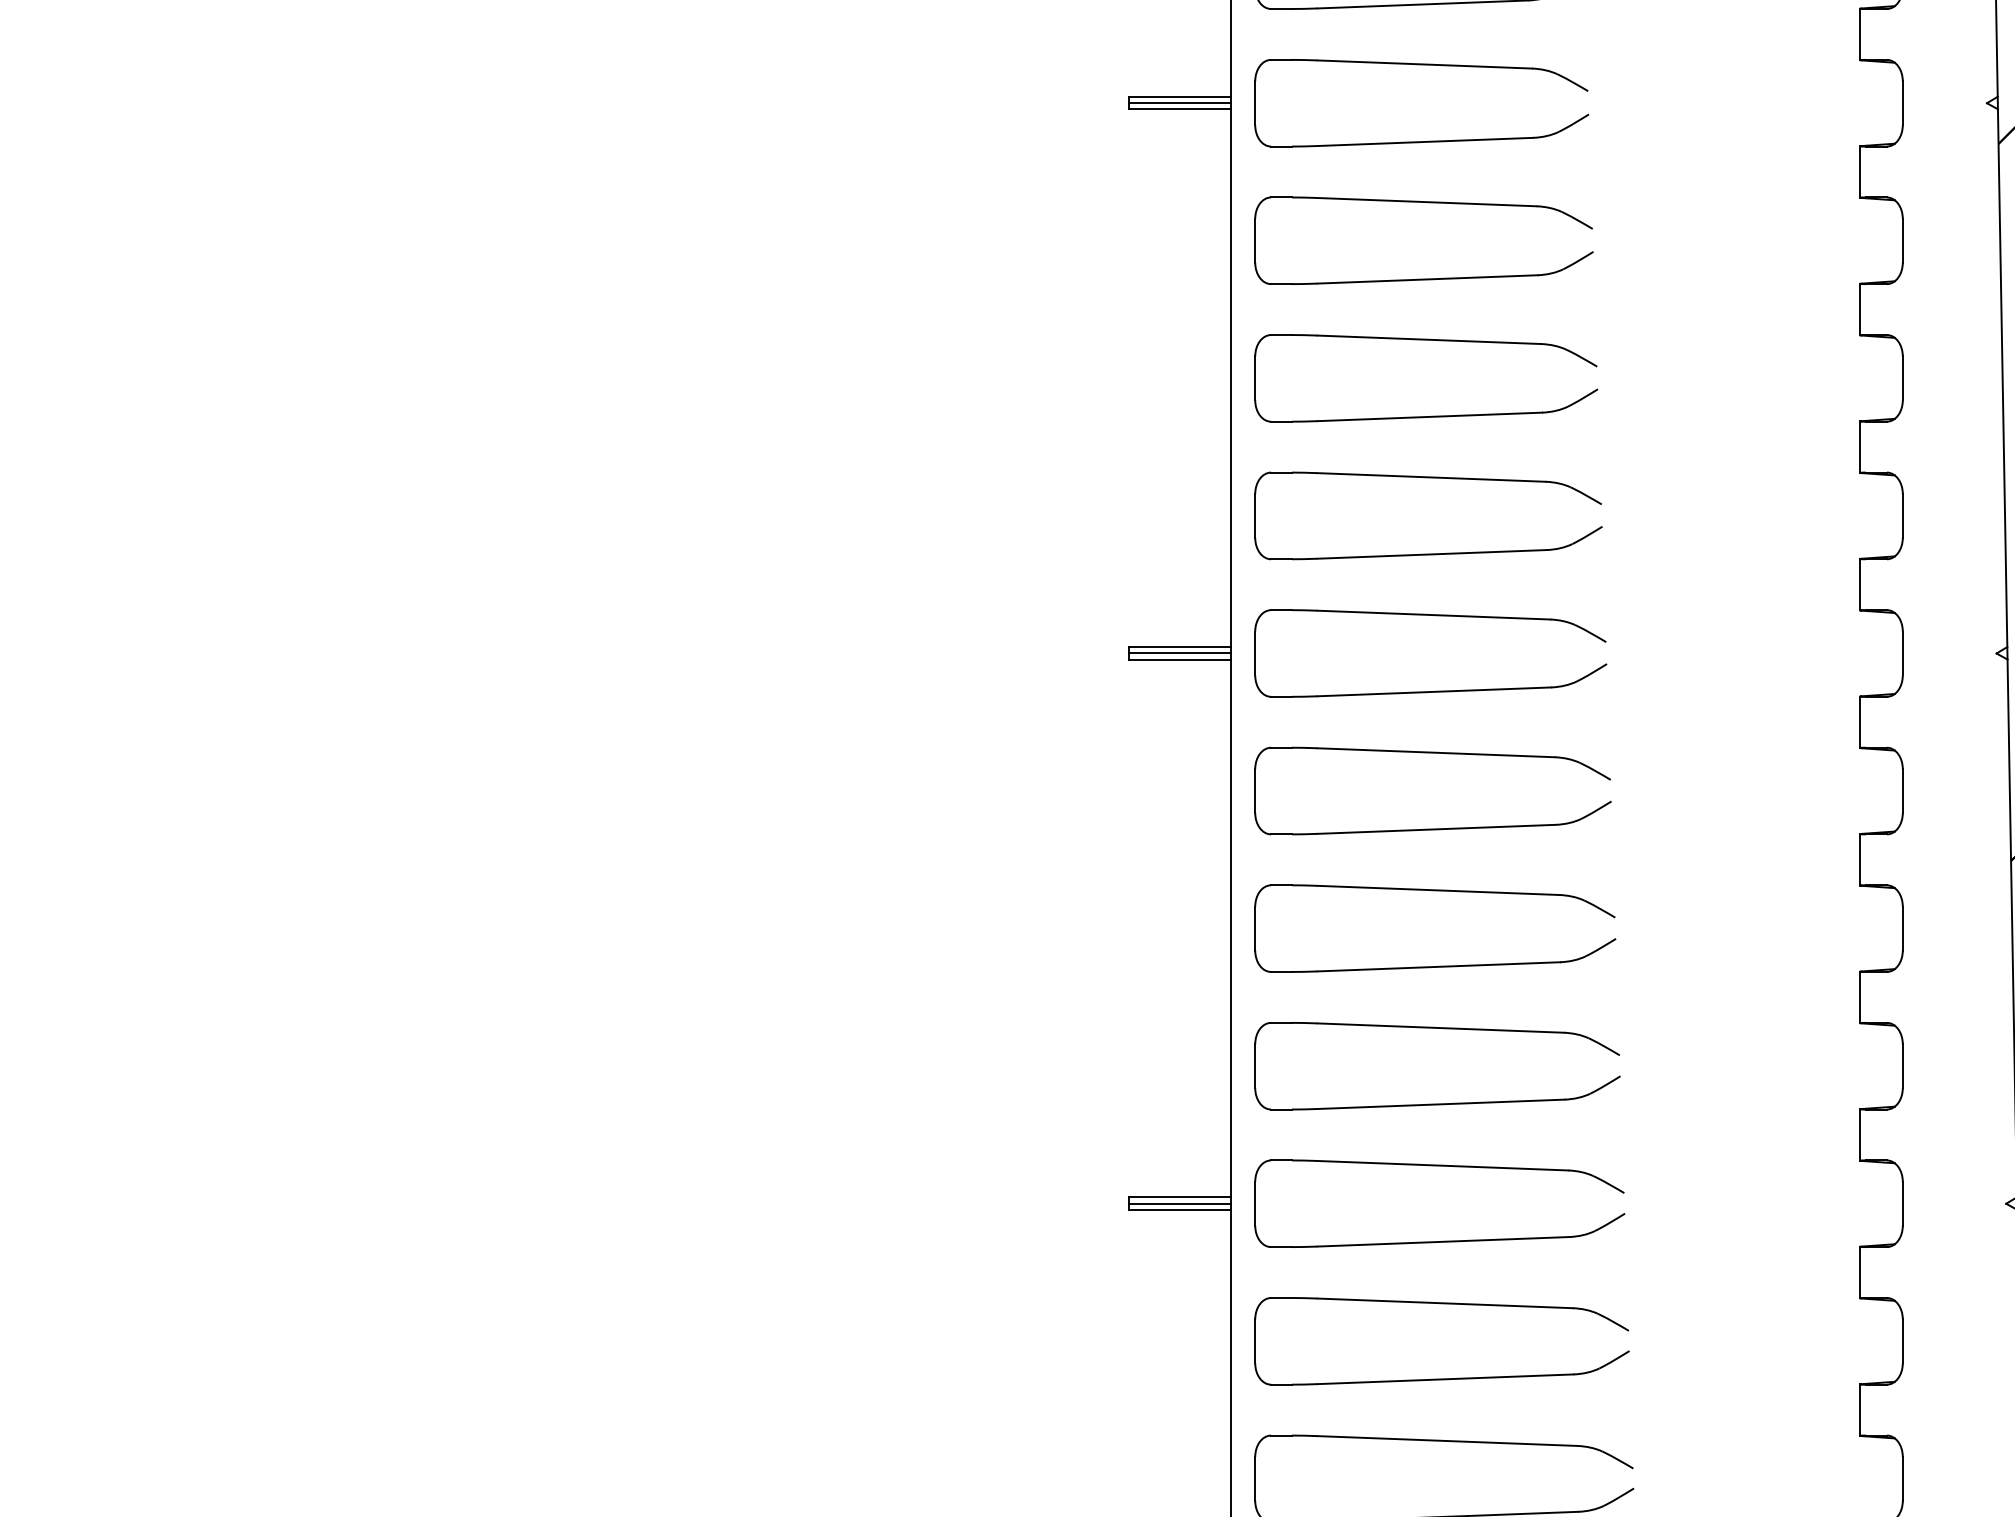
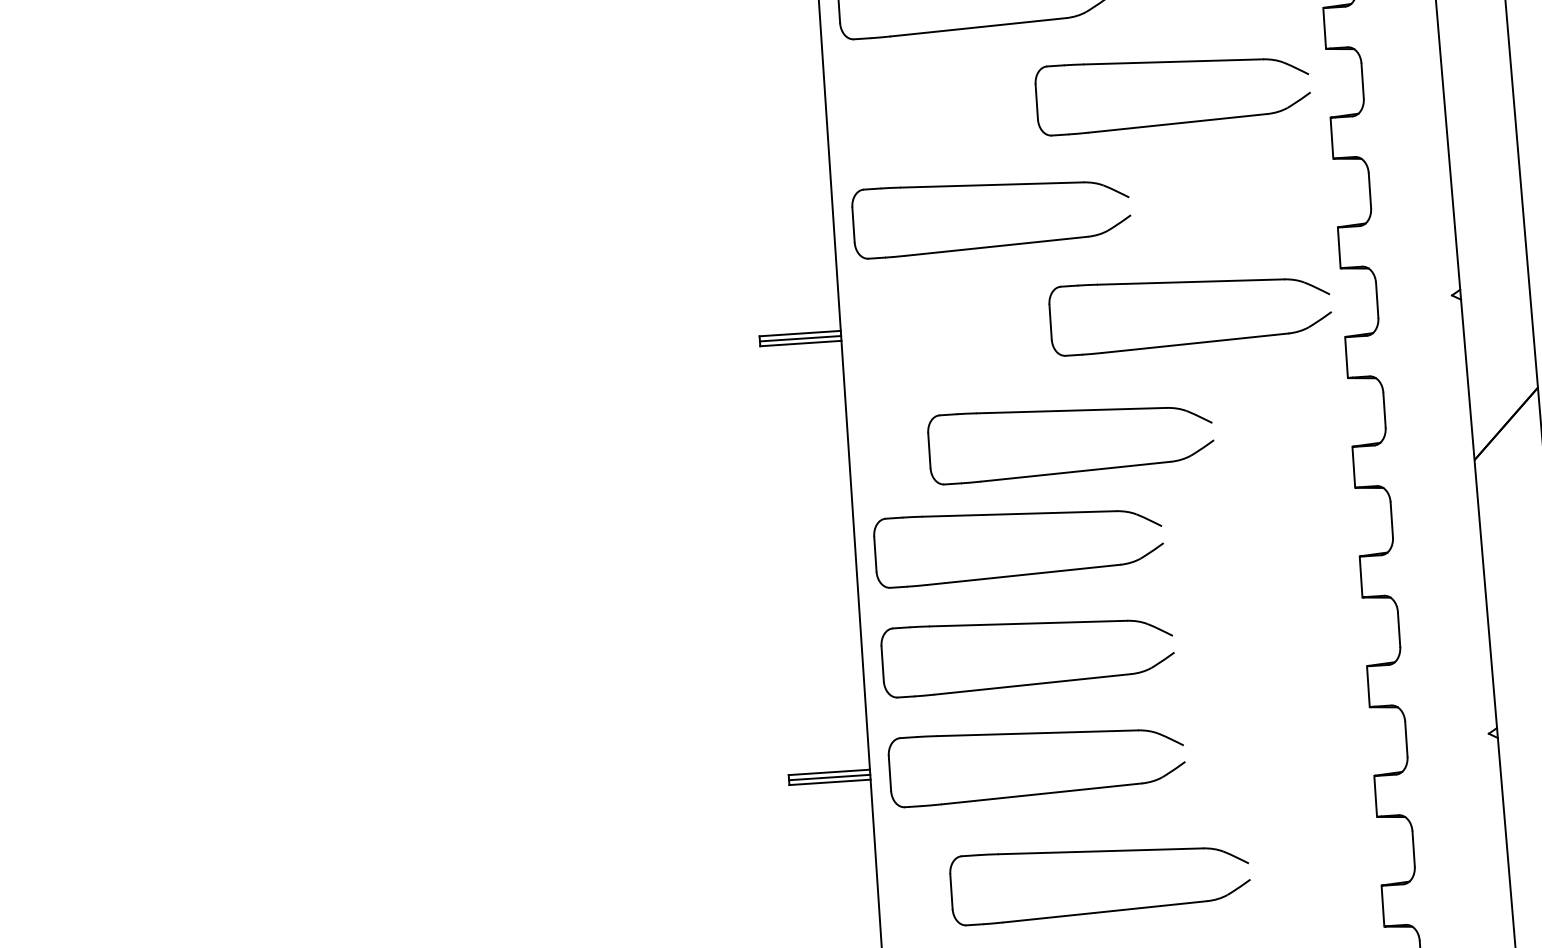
part: (1432, 415) -> (1180, 122), moved
part: (1435, 616) -> (1192, 283), moved
part: (1432, 753) -> (1068, 411), moved
part: (1441, 1304) -> (1098, 852), moved

